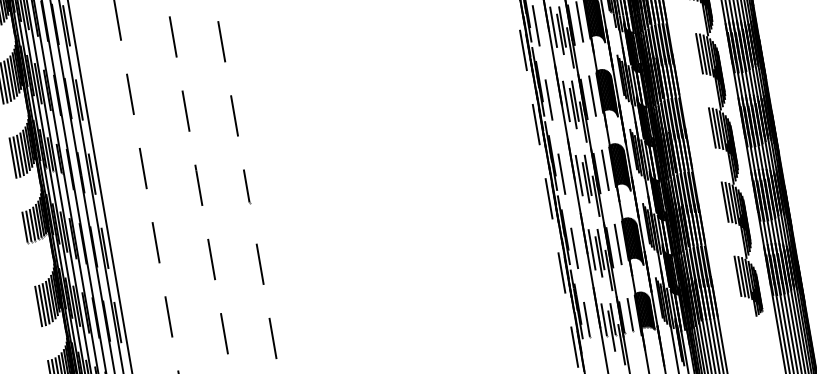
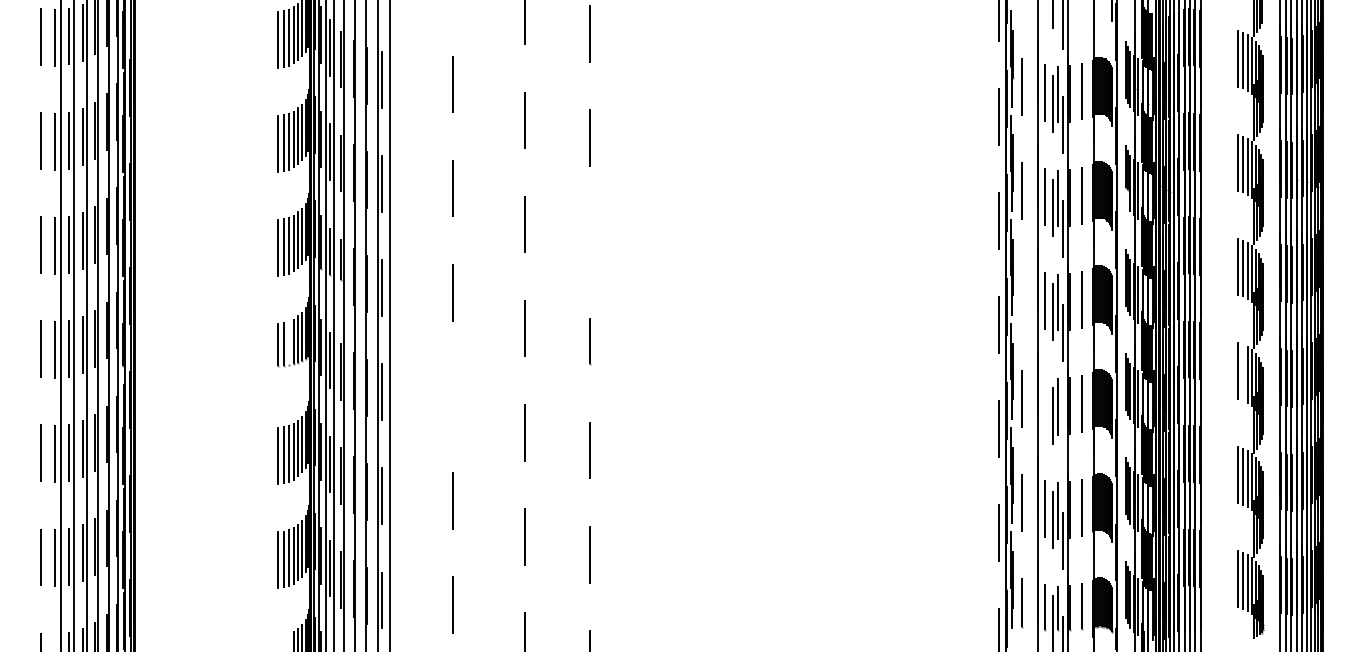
line: (548, 99) -> (1021, 294), removed
line: (234, 116) -> (589, 242), removed
line: (715, 128) -> (1242, 372), removed
line: (579, 175) -> (1045, 404), removed
line: (596, 195) -> (1063, 436), removed
line: (32, 224) -> (289, 342), removed
line: (155, 242) -> (452, 396), removed

